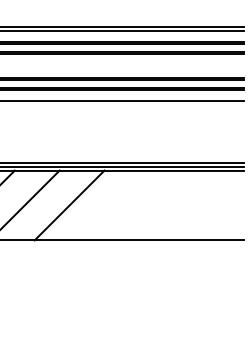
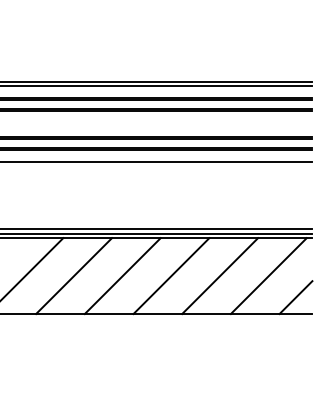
line: (114, 205) -> (171, 276), added
line: (159, 205) -> (220, 276), added
line: (203, 205) -> (268, 276), added
line: (228, 225) -> (295, 297), added

